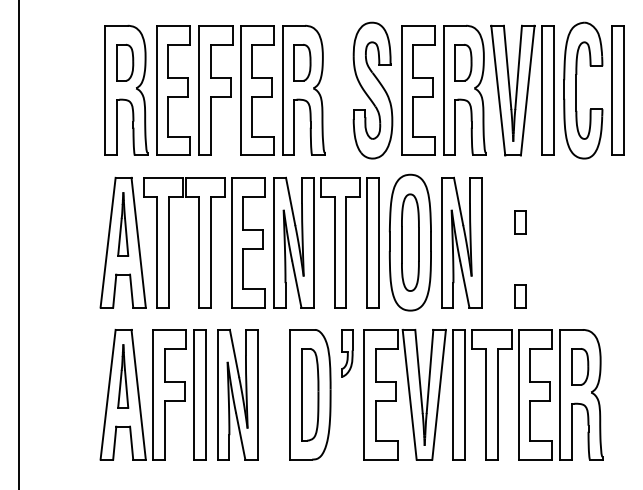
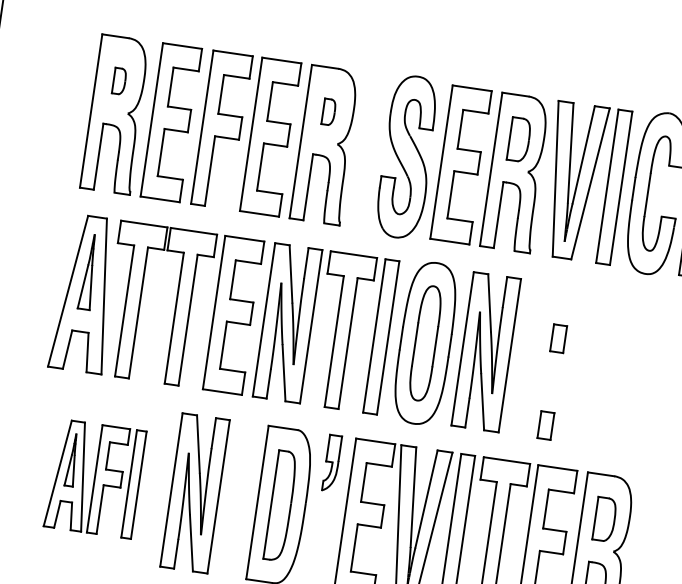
part: (125, 62) -> (119, 81), size x0.6
part: (302, 62) -> (329, 111), size x0.6
part: (152, 394) -> (94, 478), size x0.7

